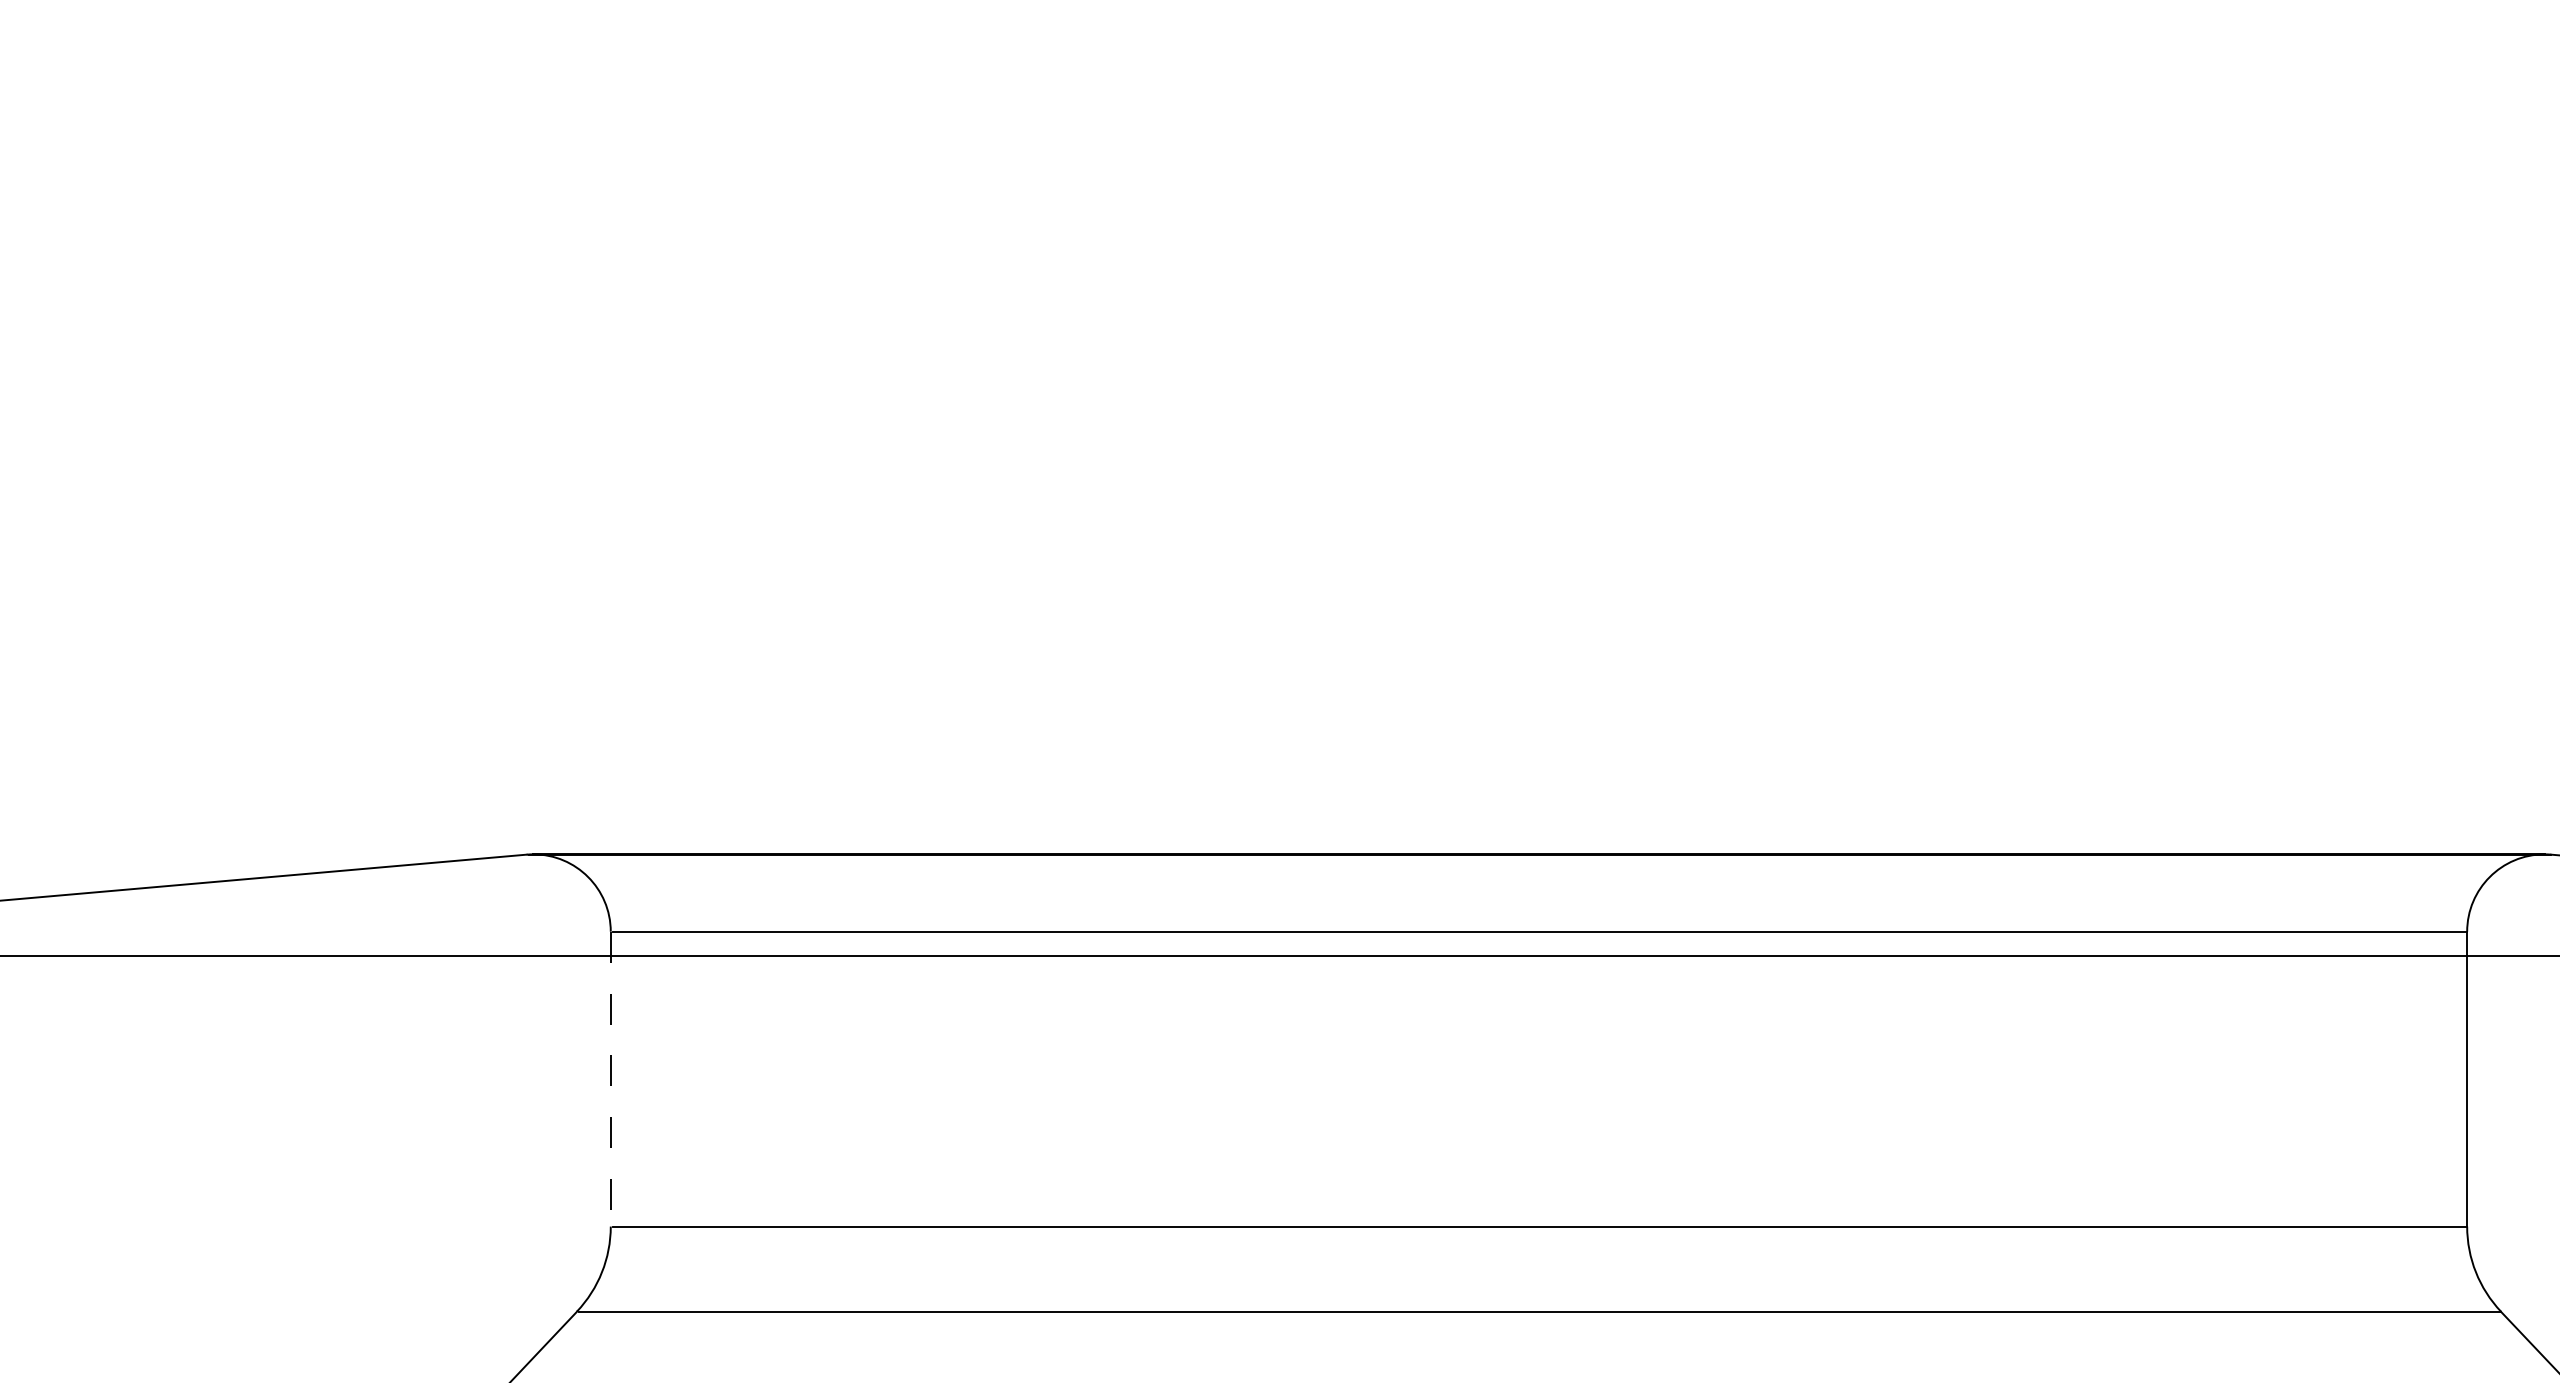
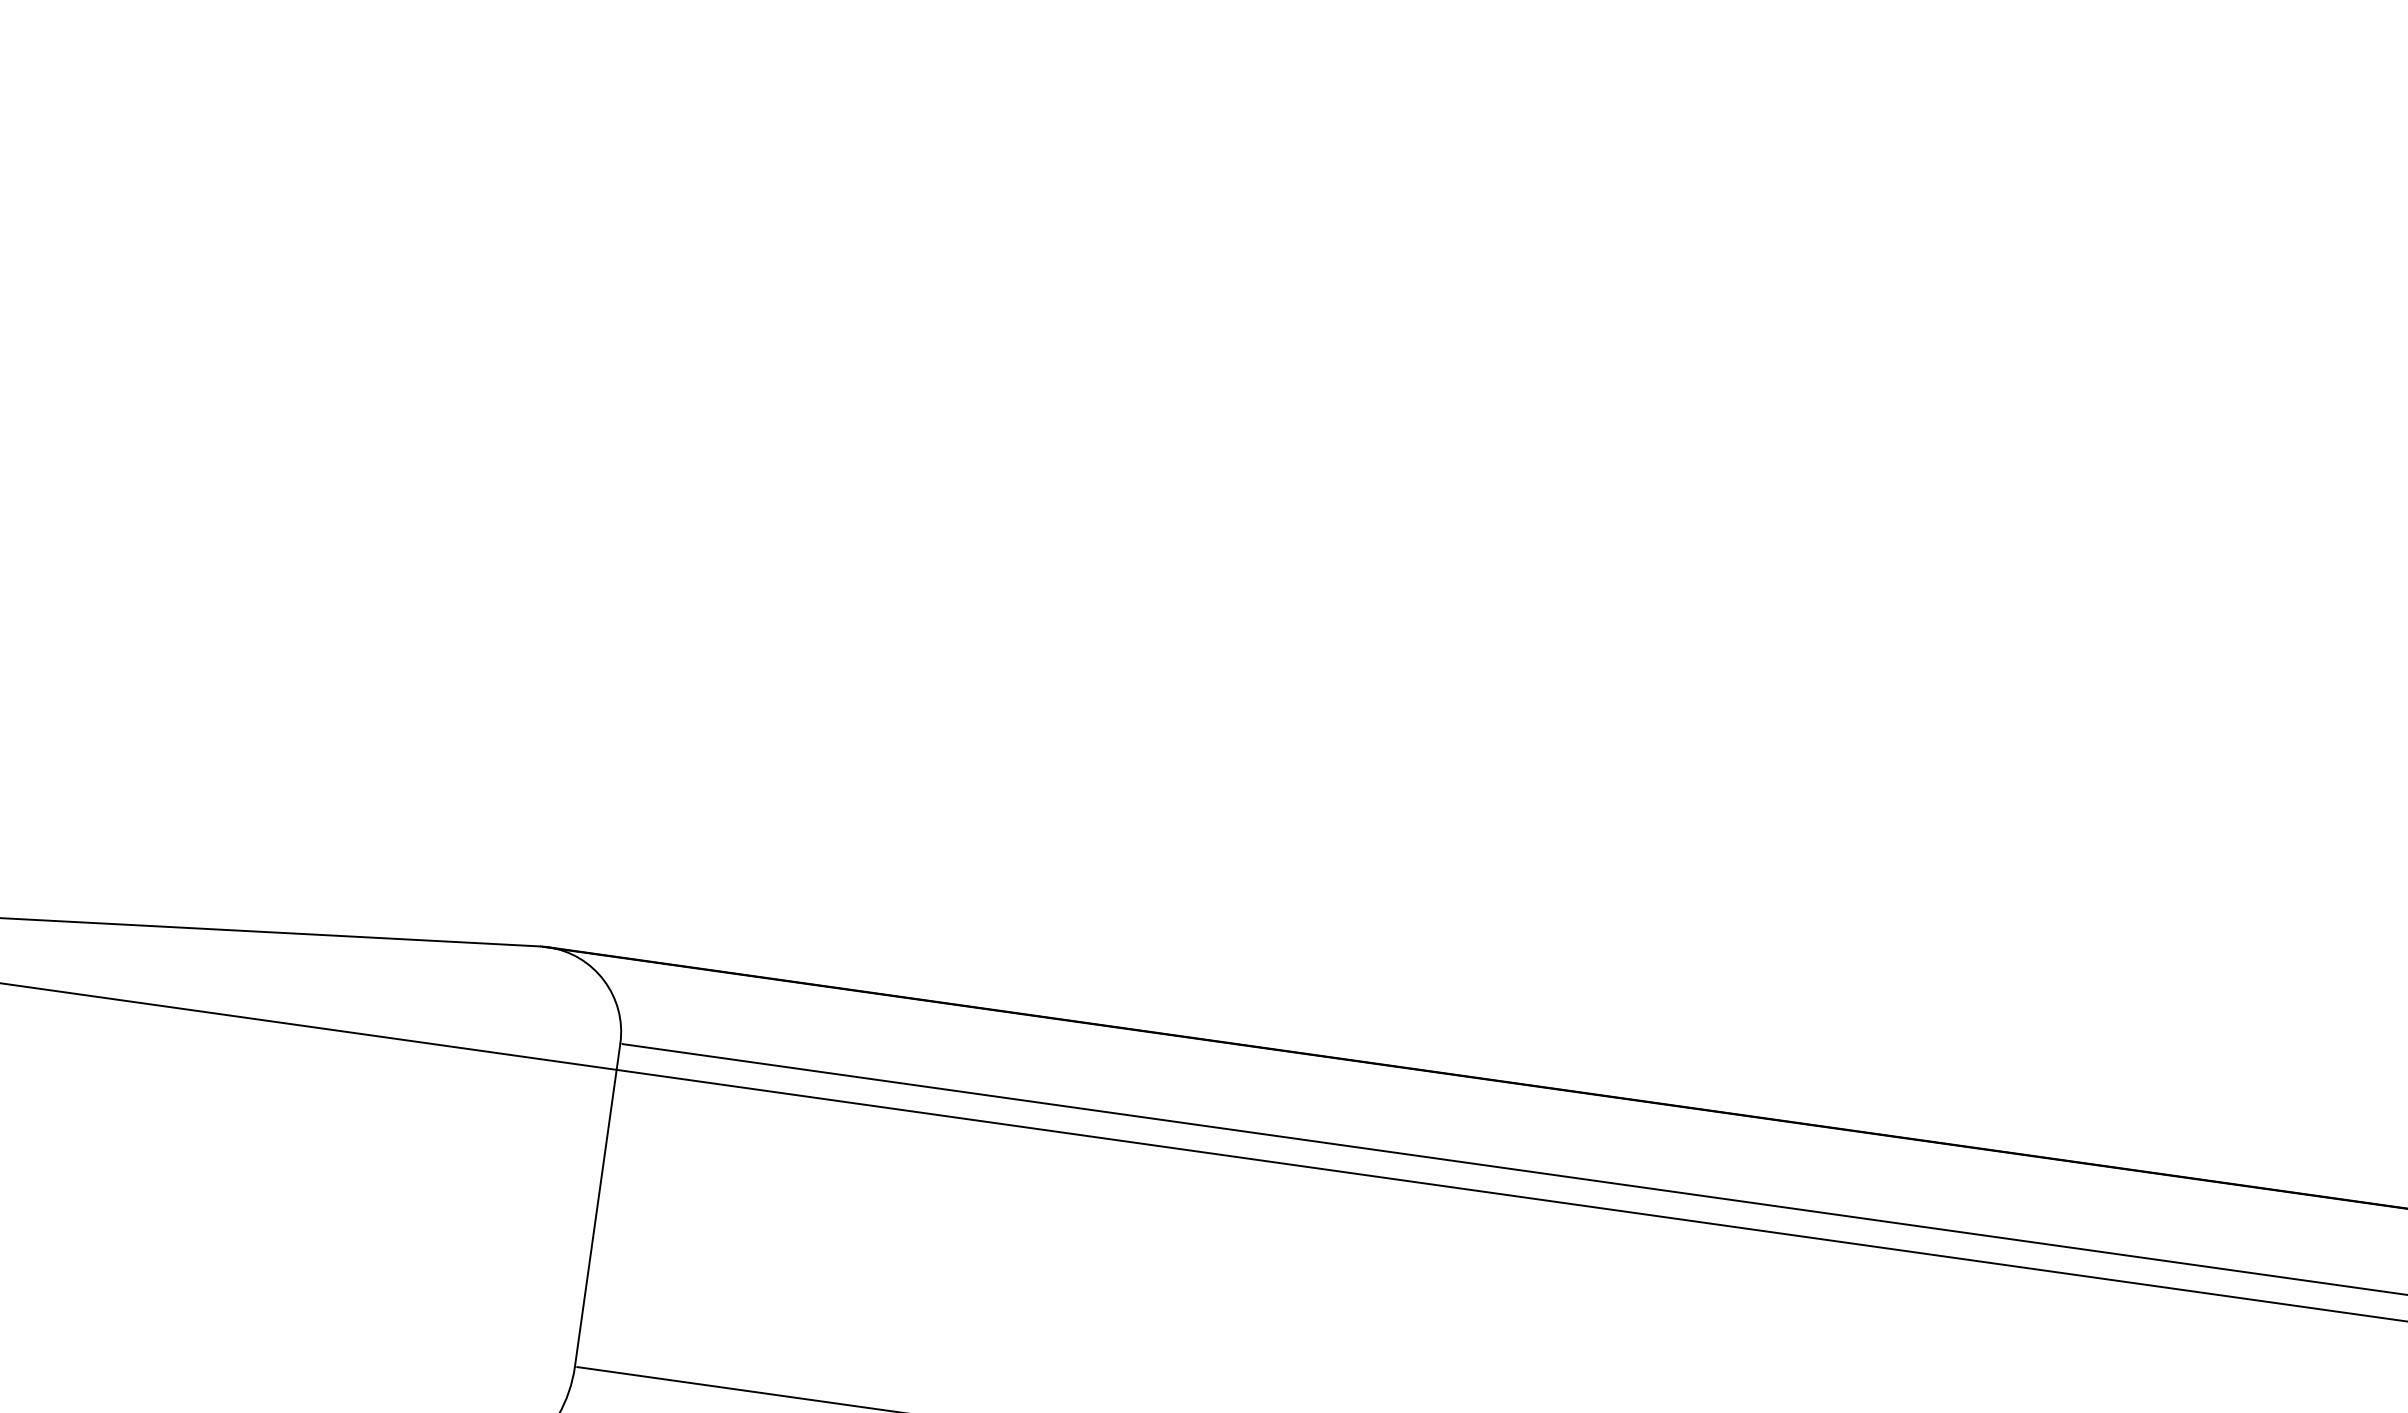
line: (610, 1079) -> (597, 1205), dashed -> solid

